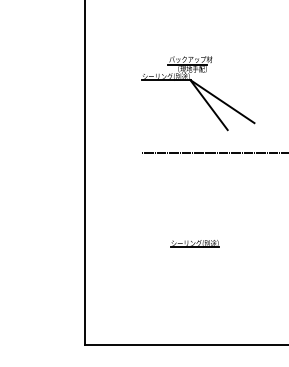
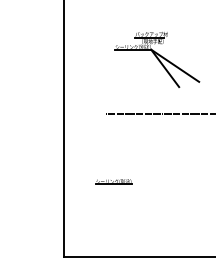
part: (198, 93) -> (157, 59), moved
part: (194, 243) -> (113, 181), moved

